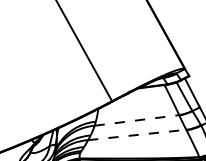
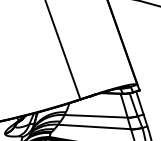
line: (137, 120) -> (96, 116), dashed -> solid
line: (138, 135) -> (95, 127), dashed -> solid

